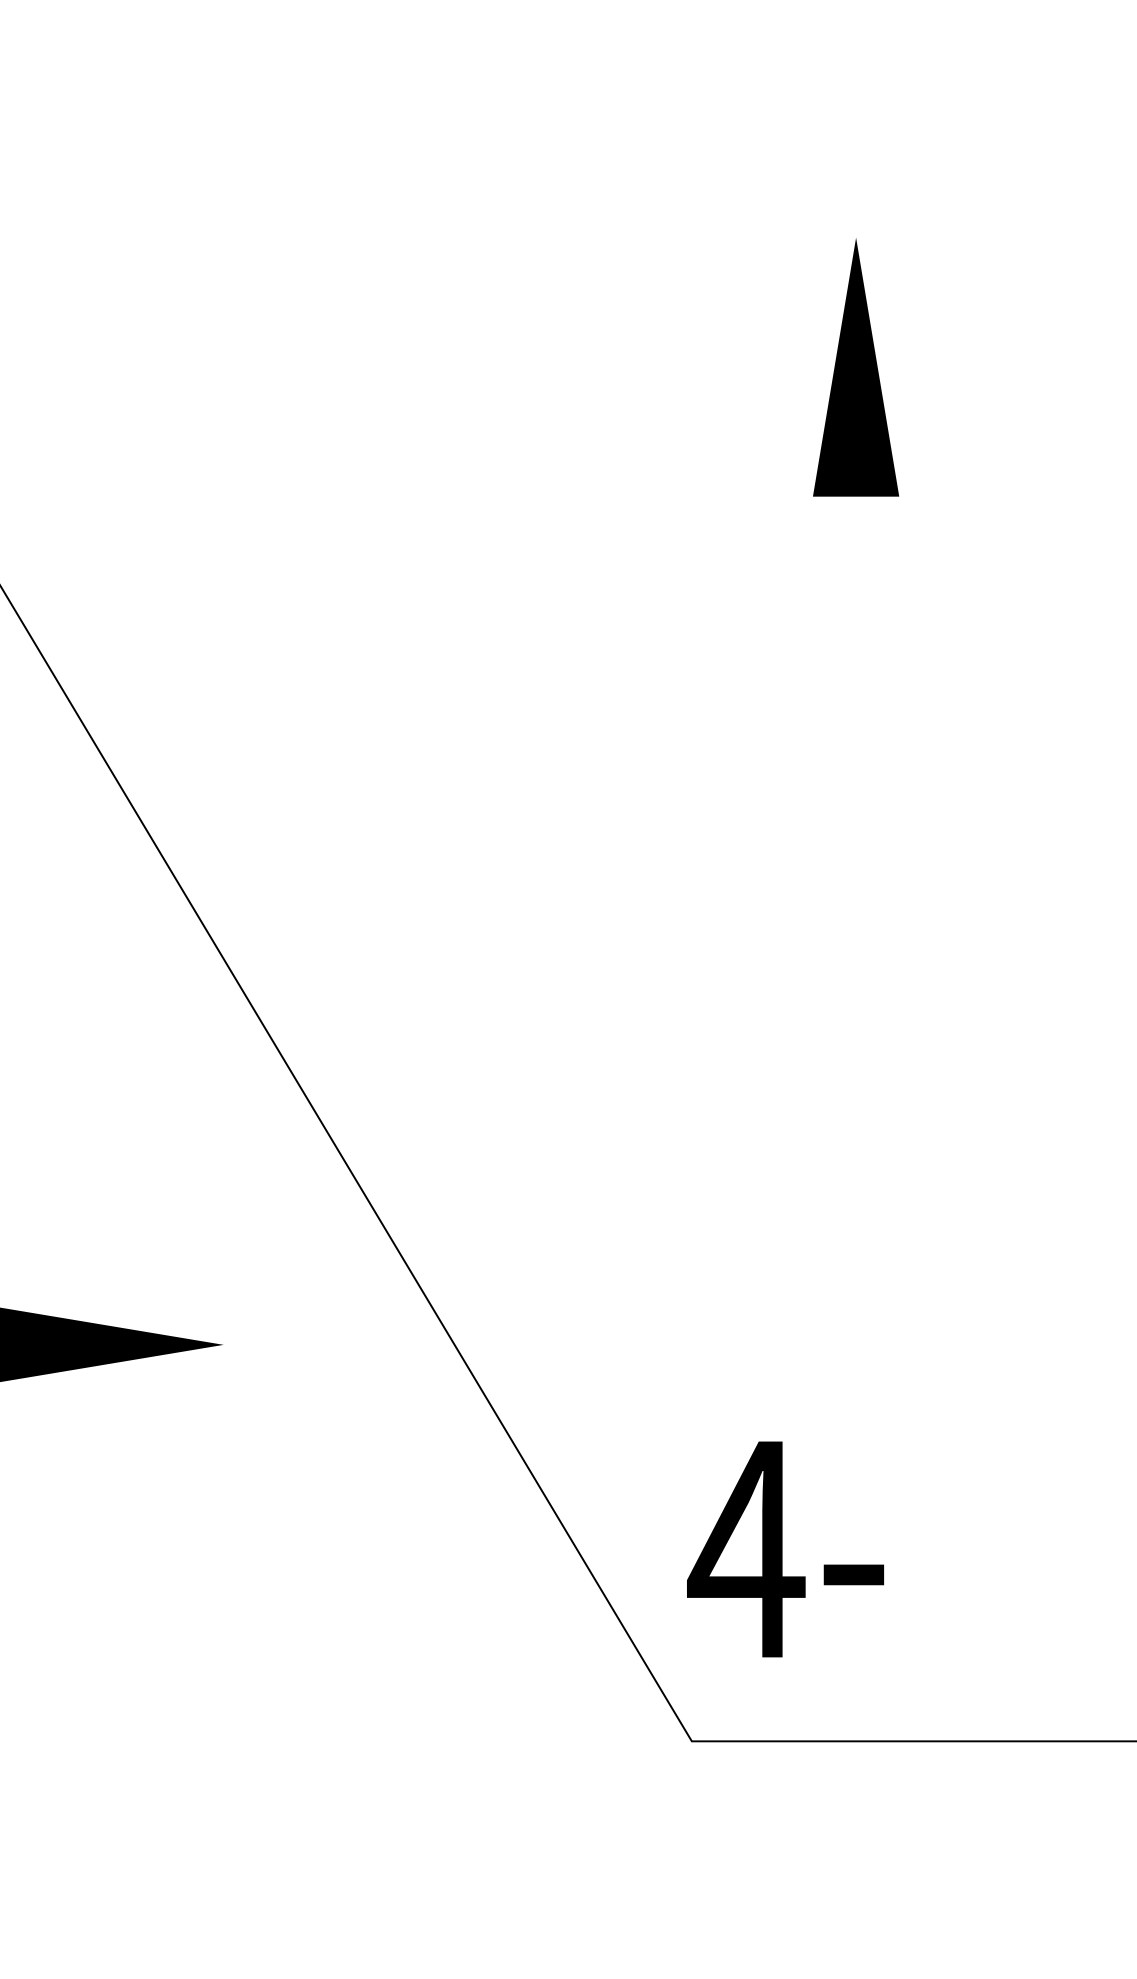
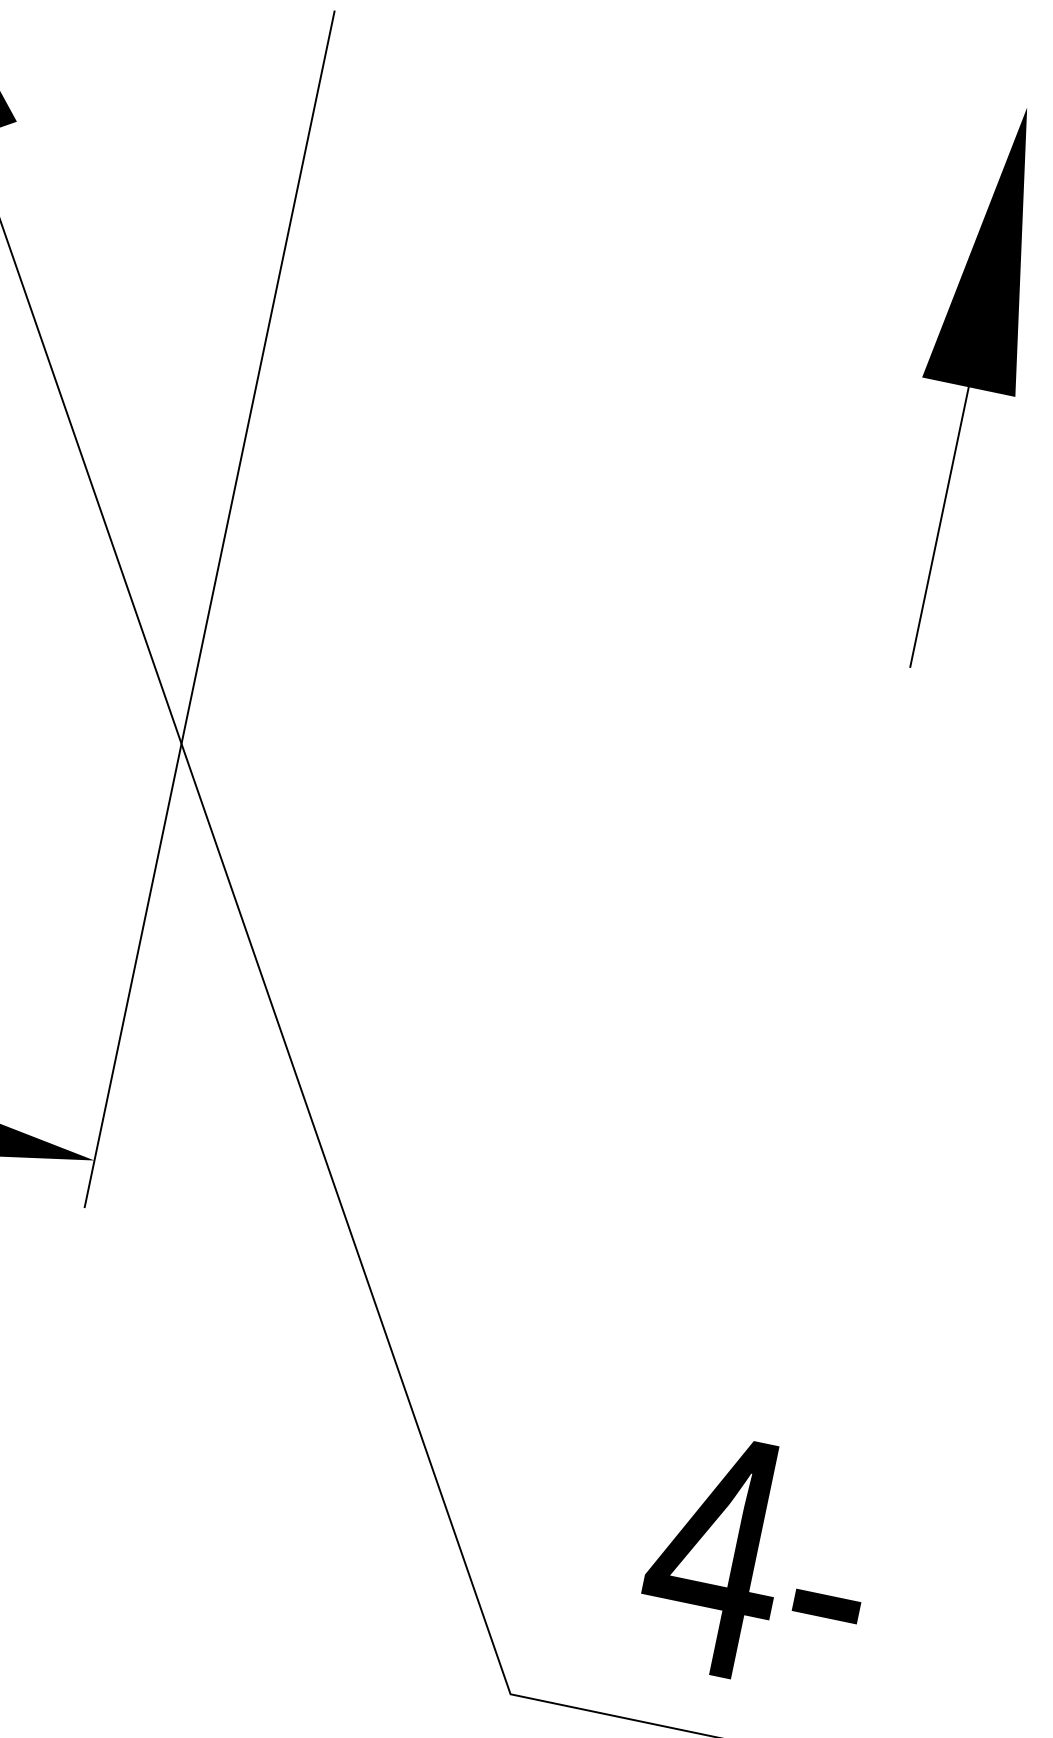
line: (856, 625) -> (940, 526), added
line: (223, 834) -> (209, 609), added
text: (785, 1549) -> (758, 1563), moved

